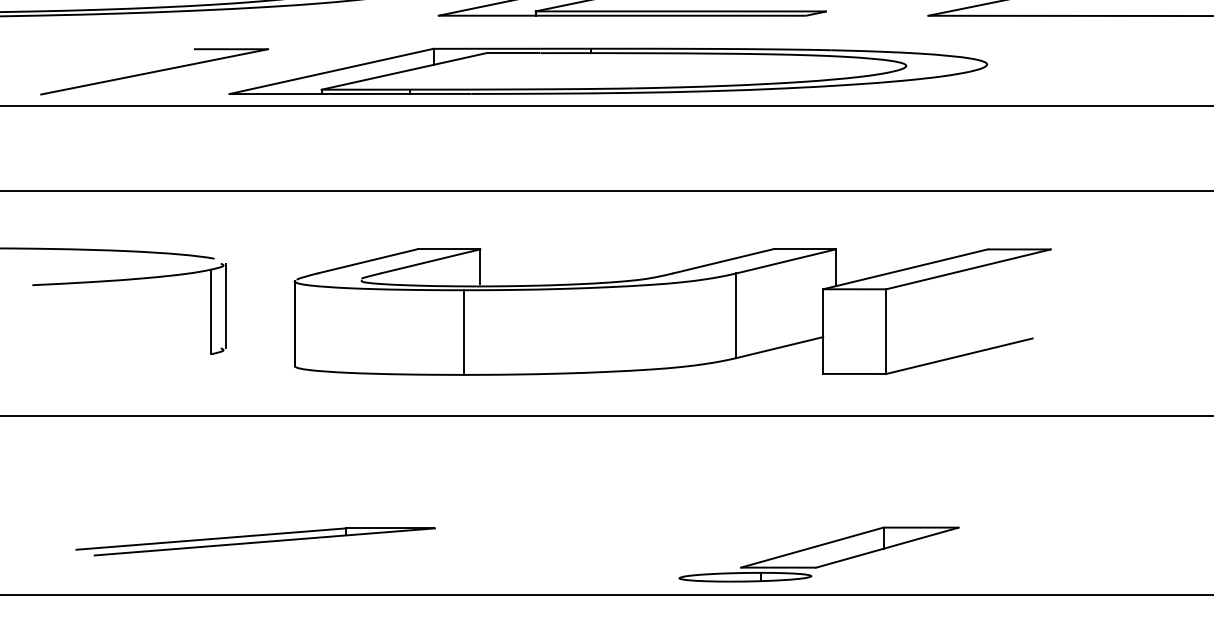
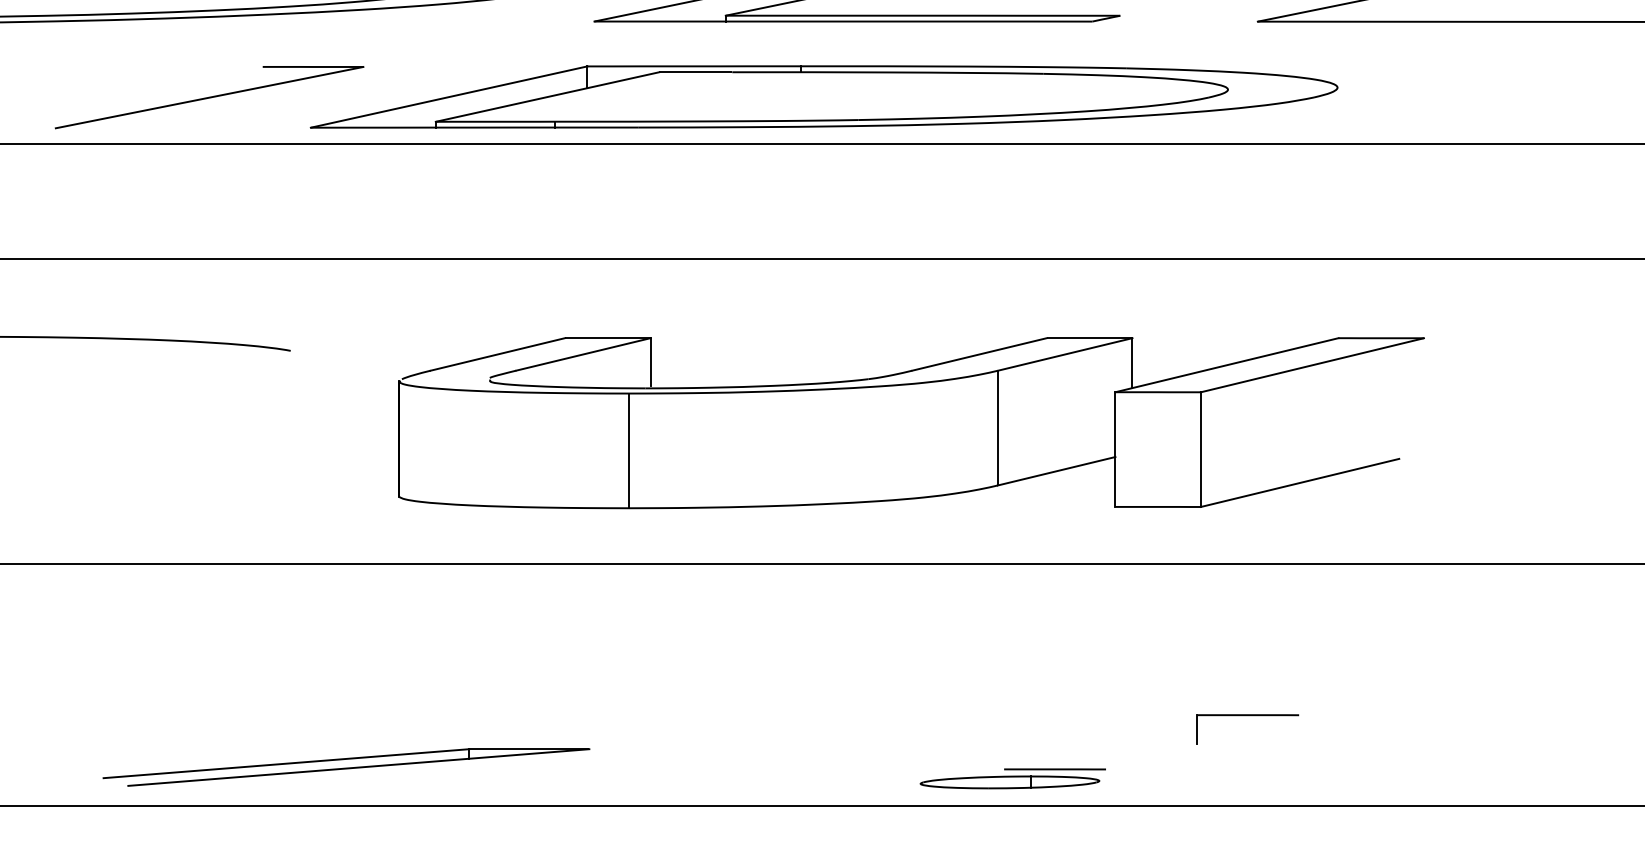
part: (127, 280) -> (172, 380), removed
part: (255, 541) -> (346, 767), moved
line: (812, 547) -> (1100, 742), removed
line: (887, 547) -> (1202, 742), removed

